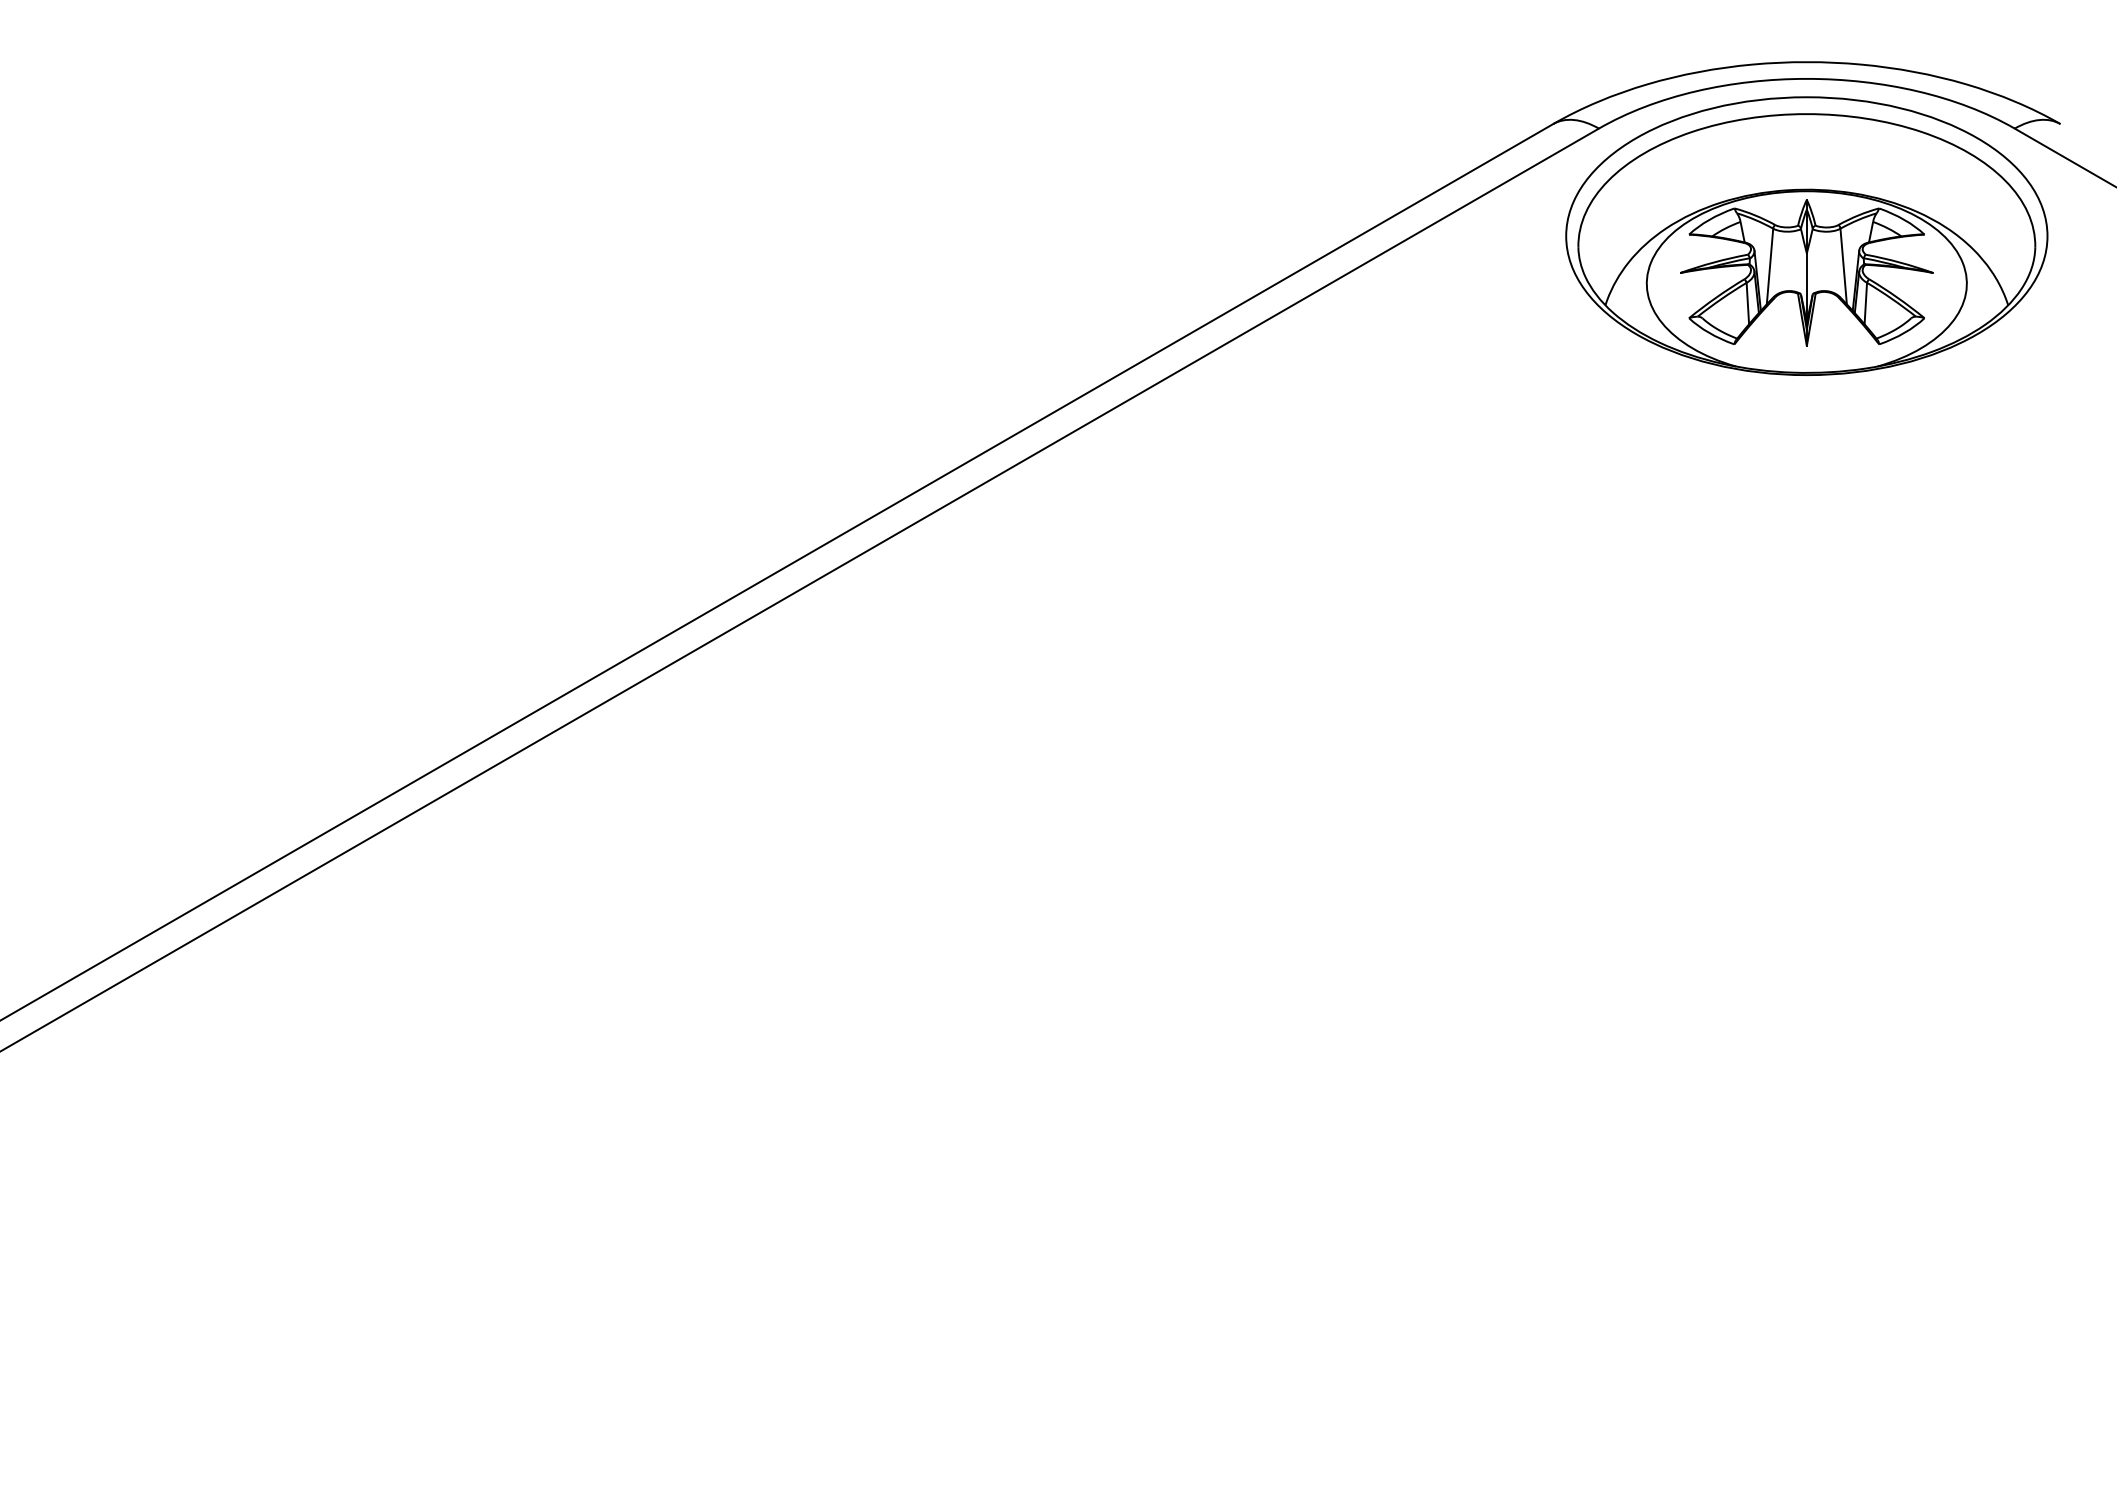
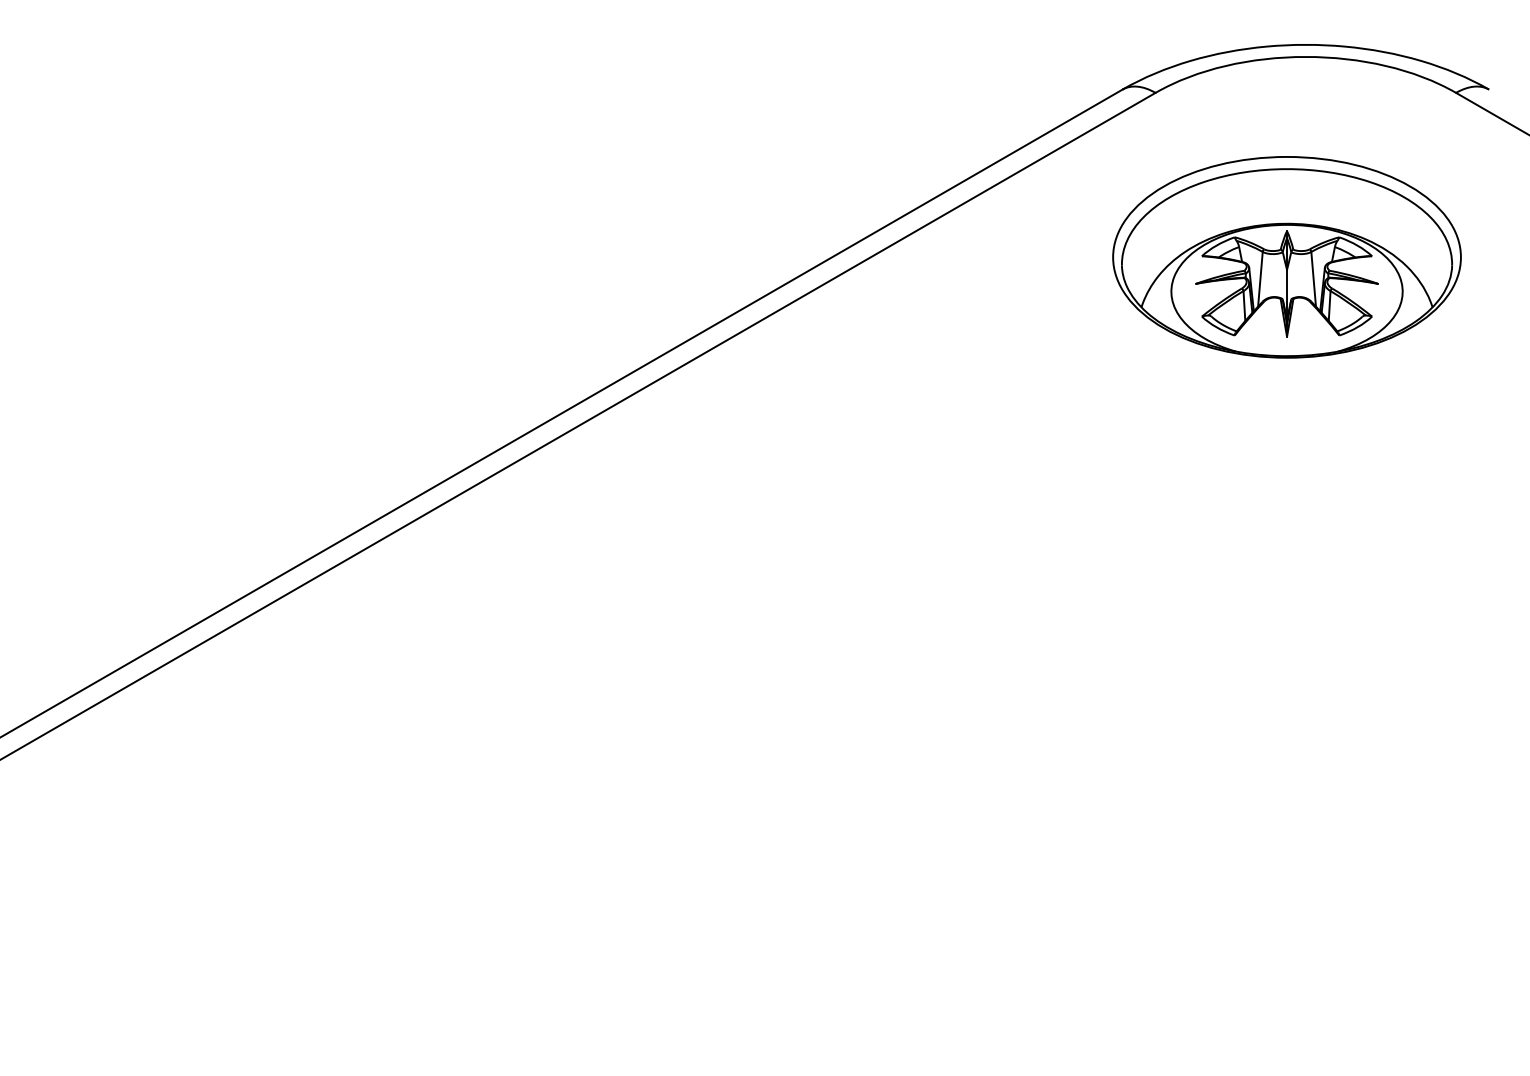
part: (1806, 235) -> (1286, 256), moved

